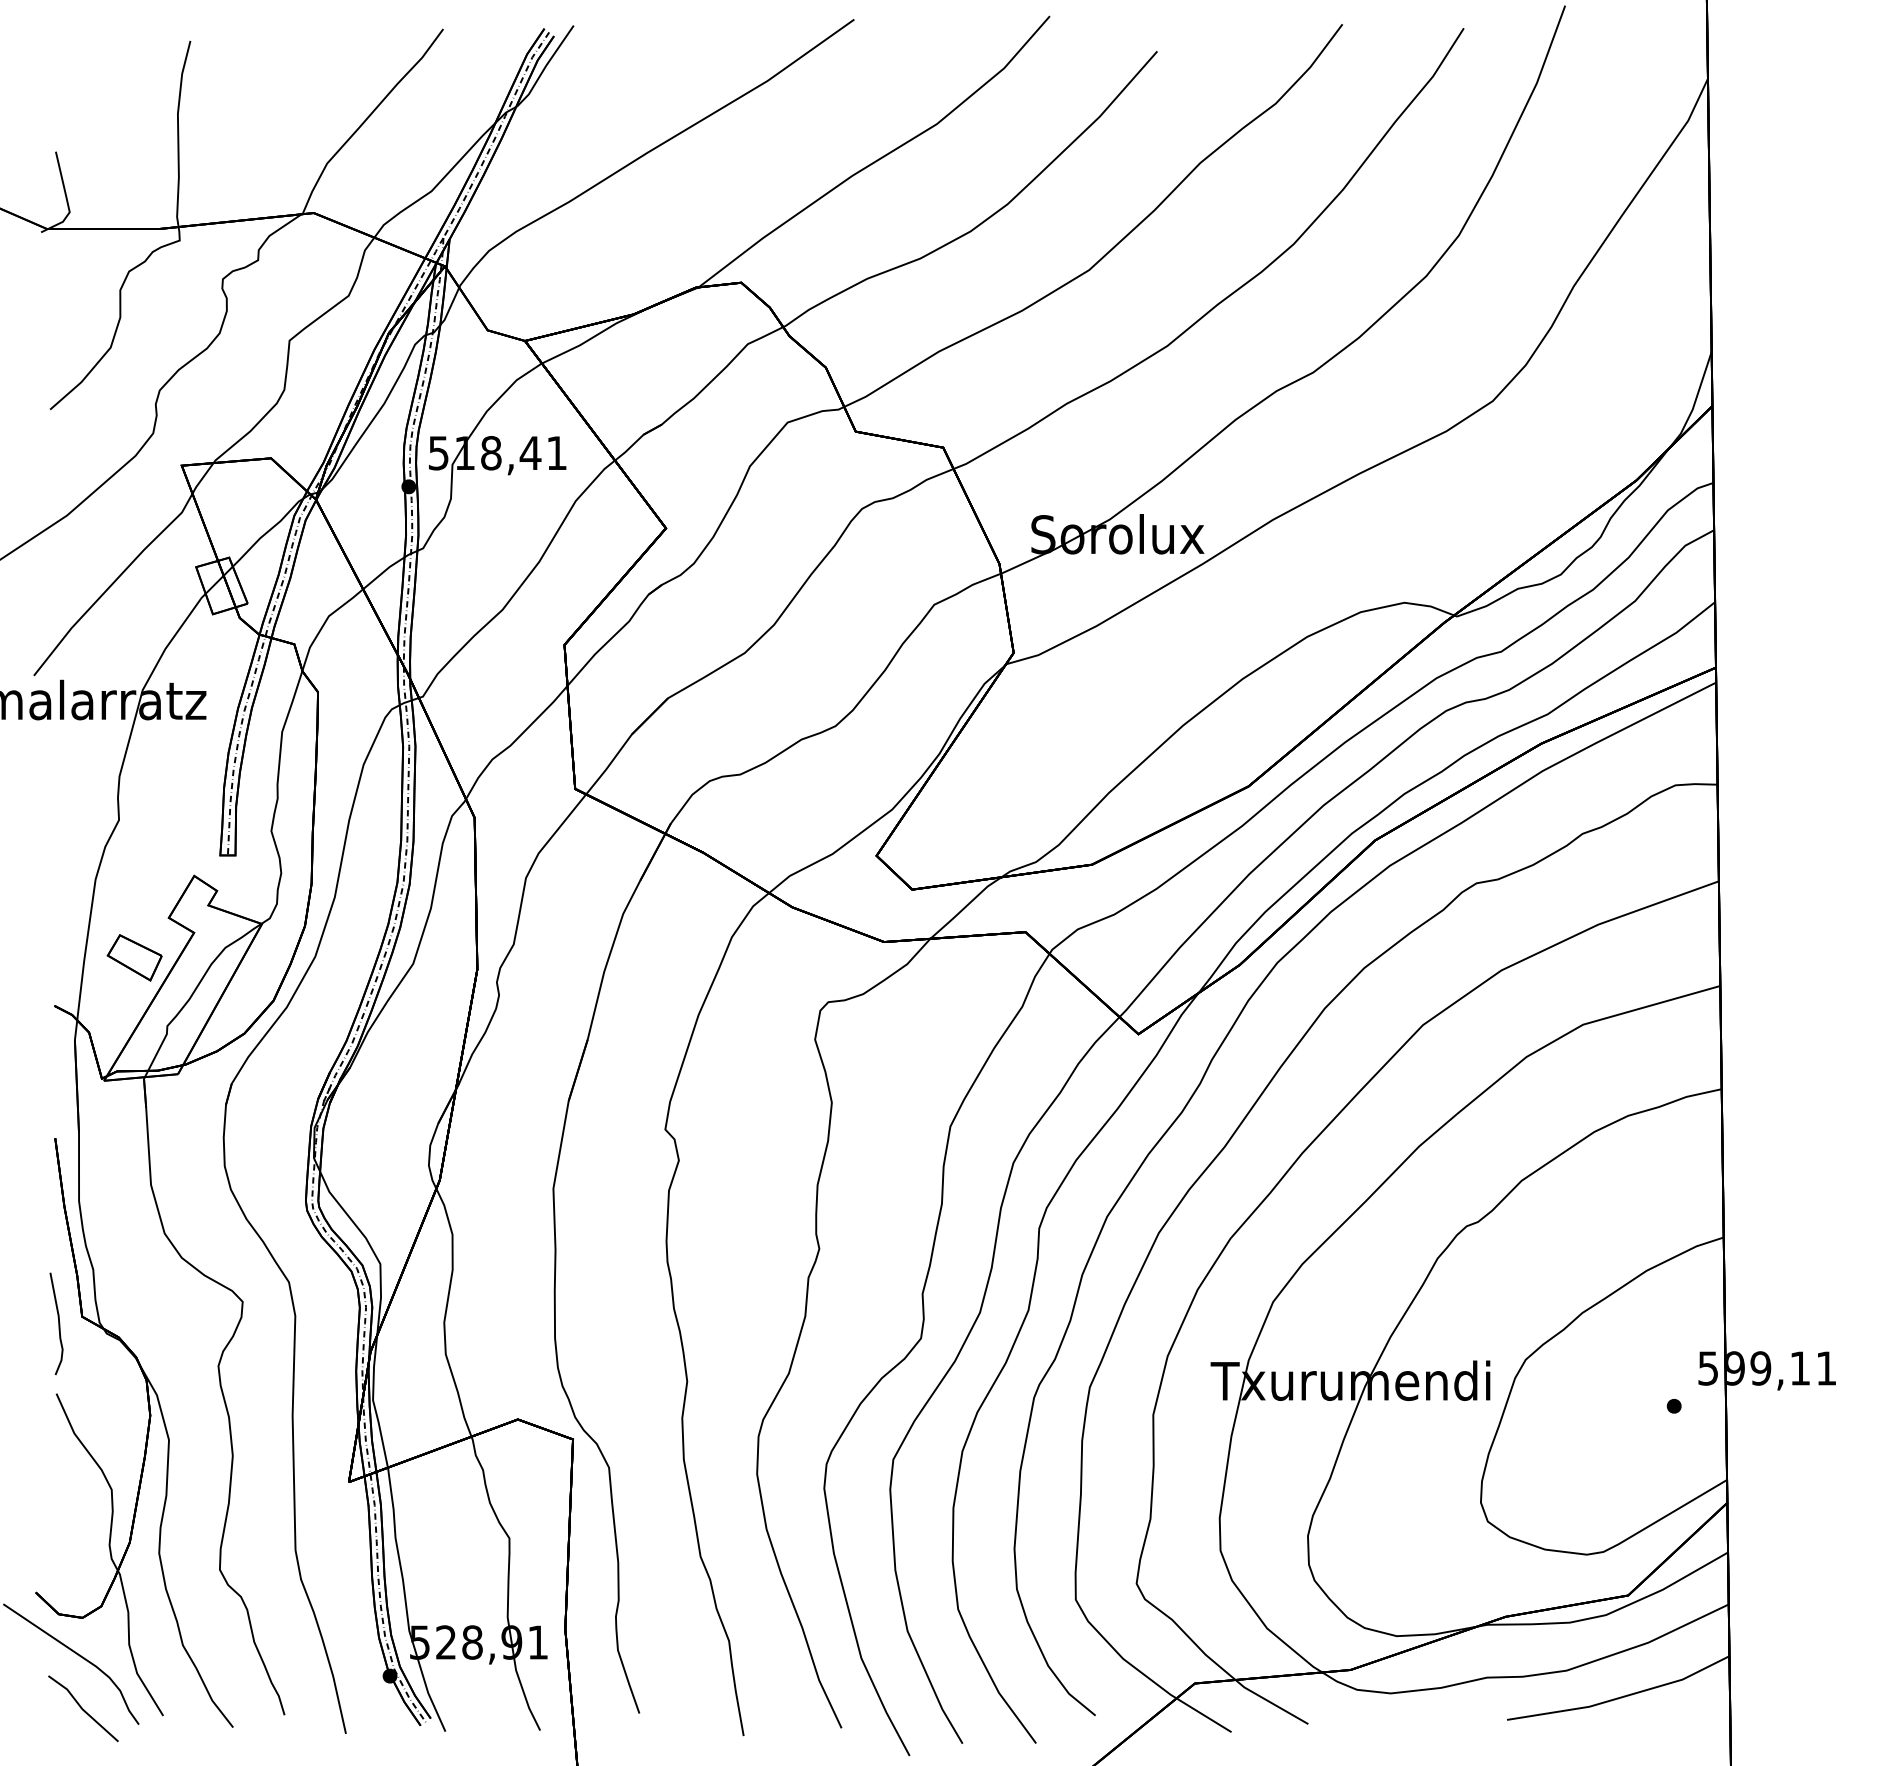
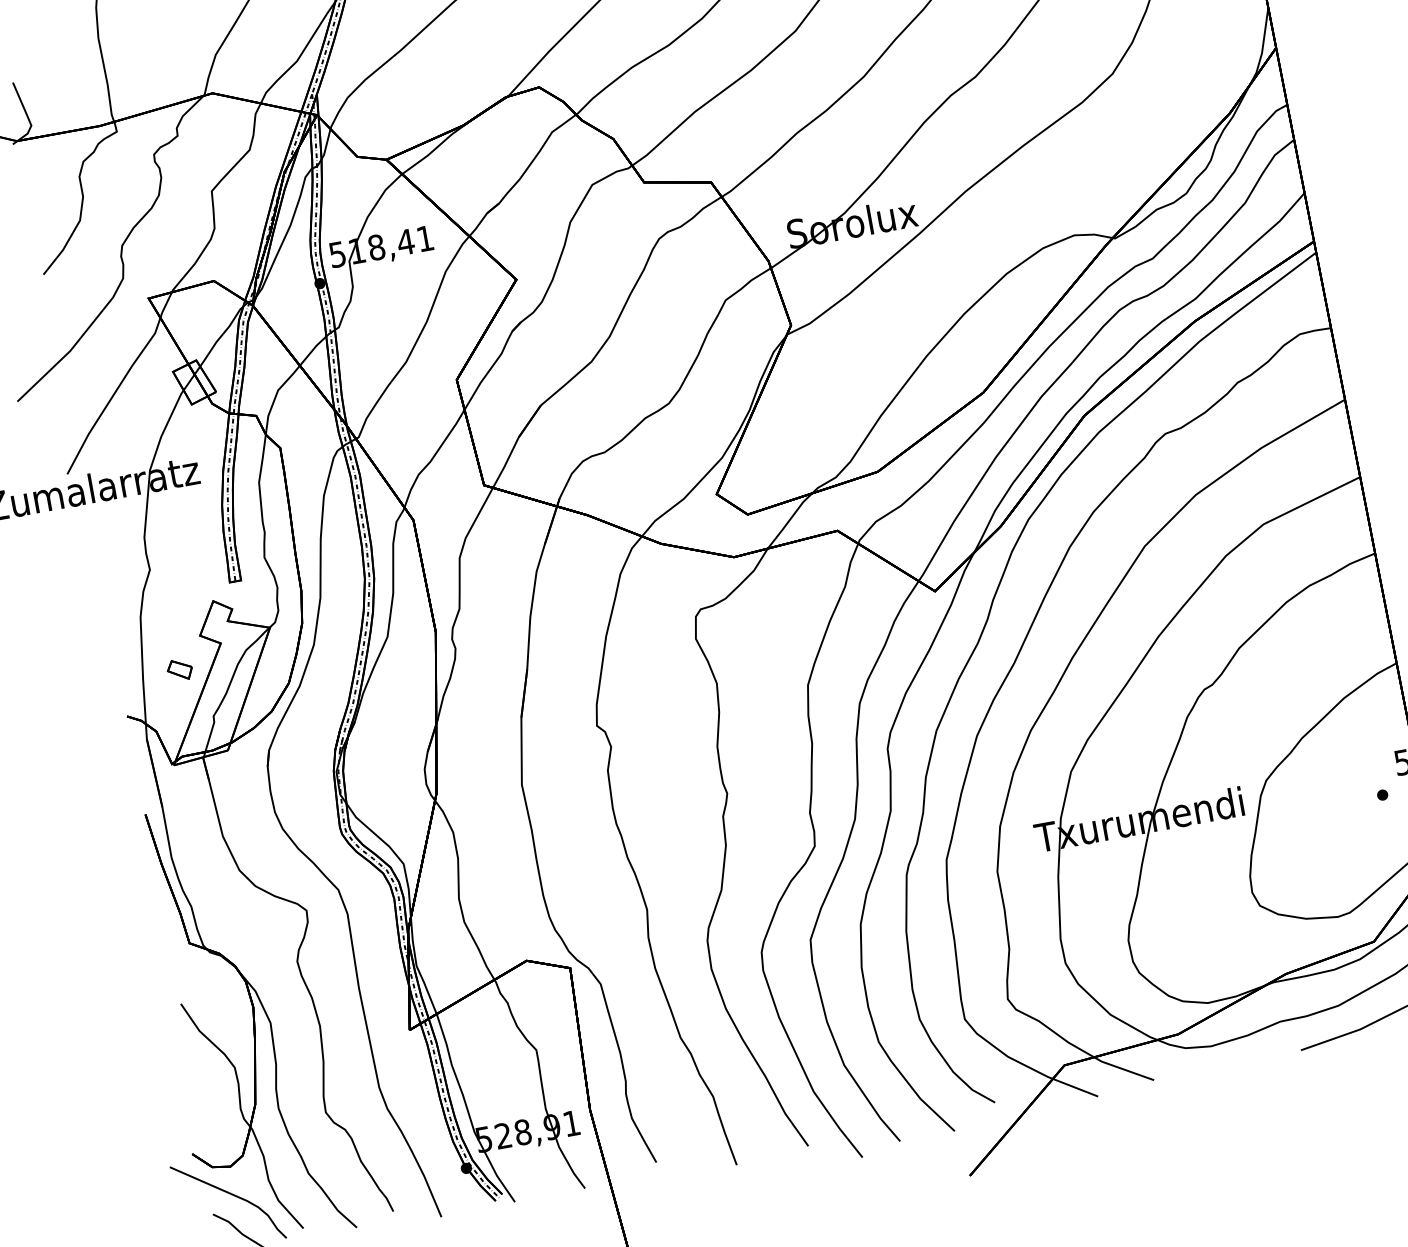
part: (134, 957) -> (179, 669), size x0.6
curve: (58, 1323) -> (172, 951), removed

